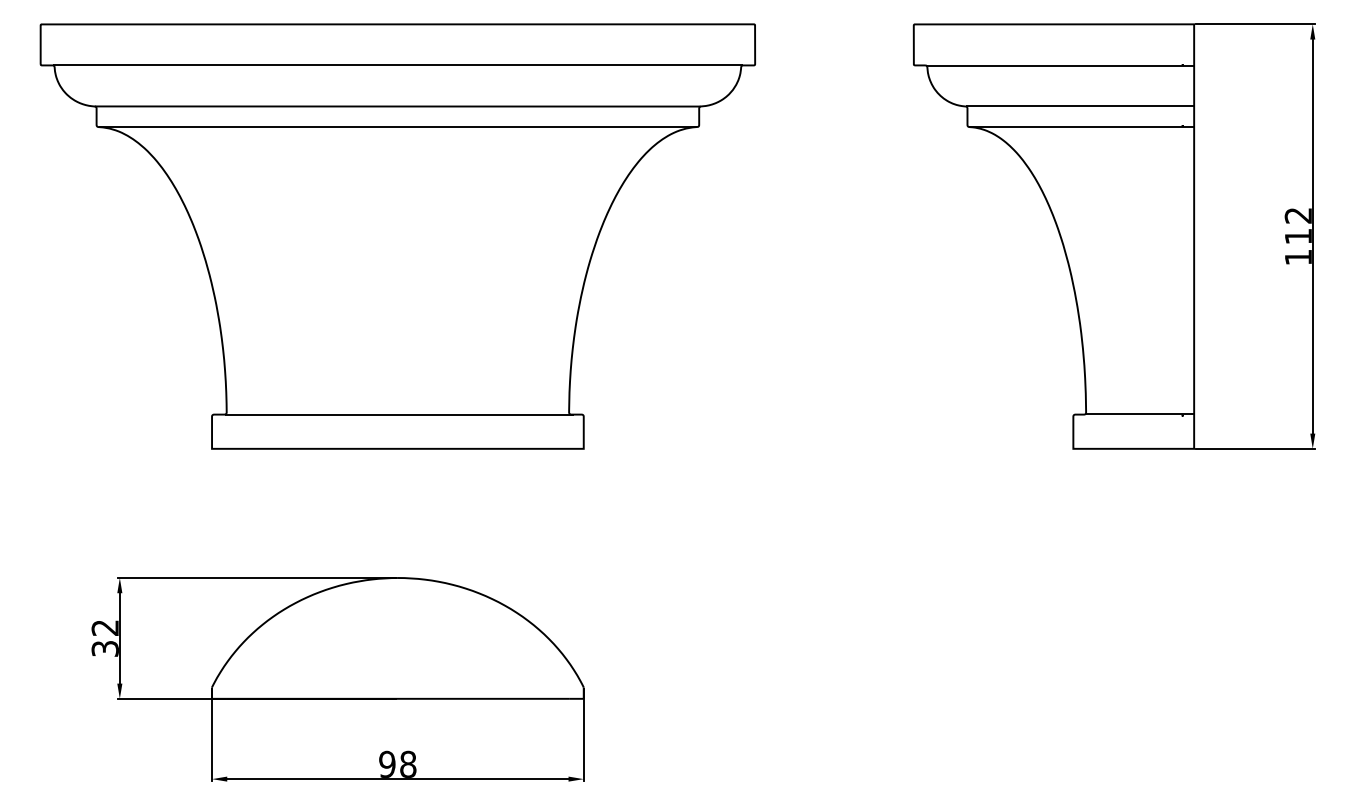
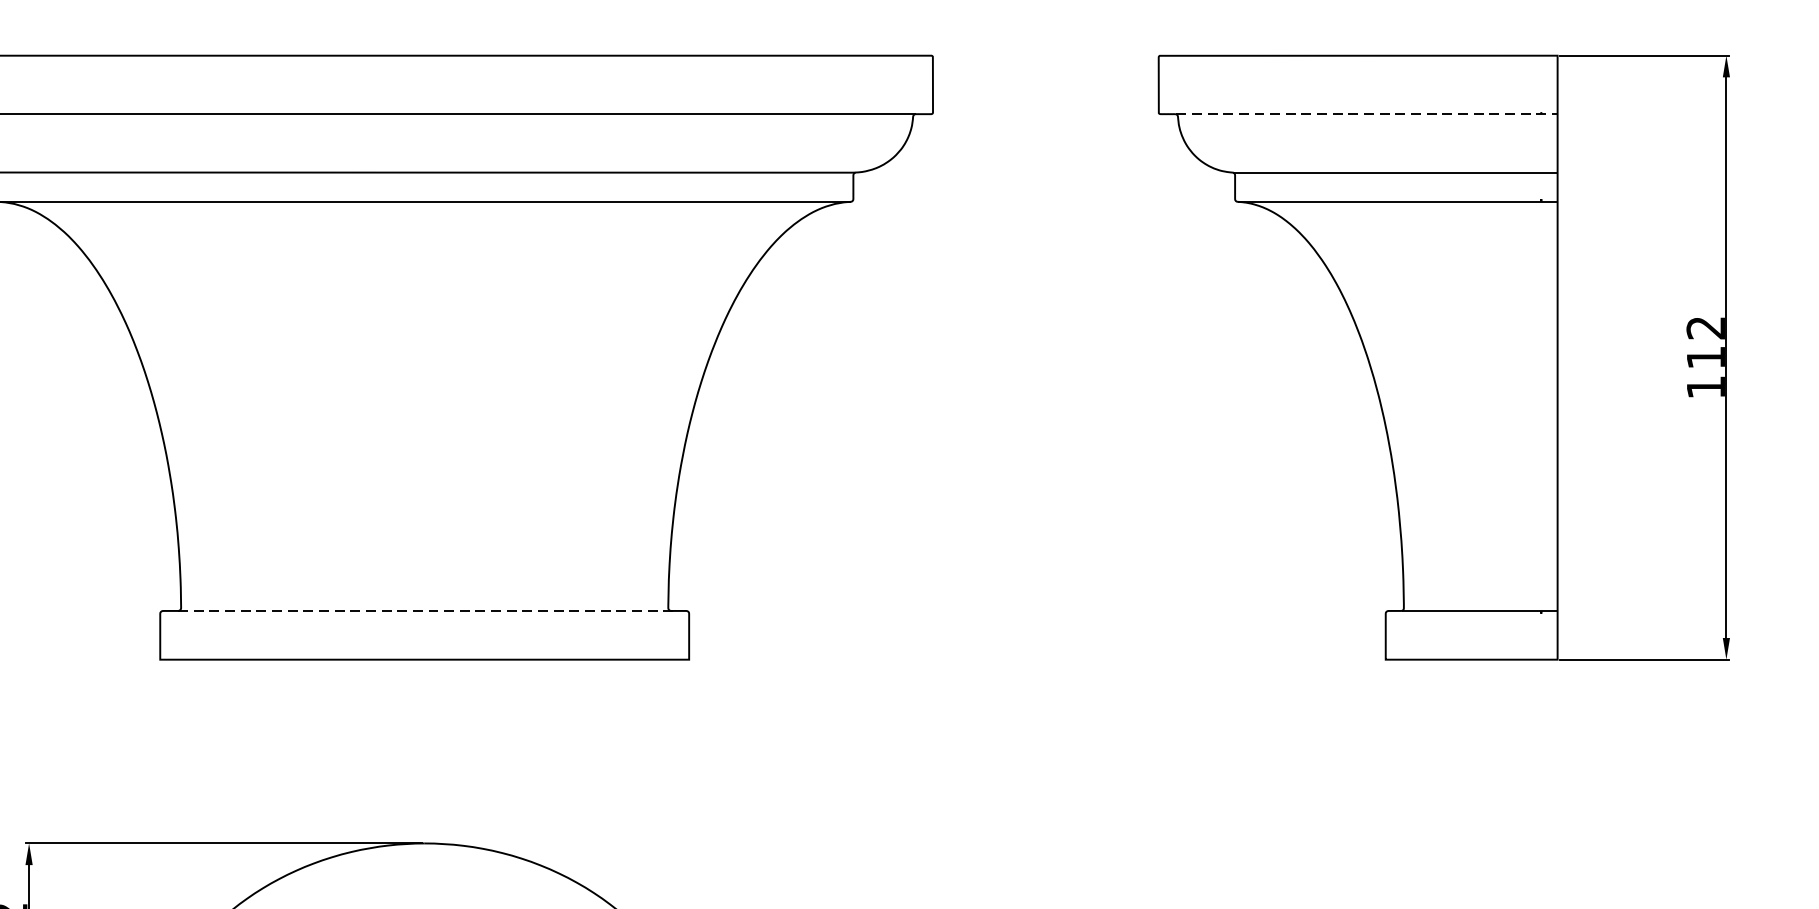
line: (1060, 65) -> (1367, 114), solid -> dashed
line: (399, 414) -> (426, 610), solid -> dashed

